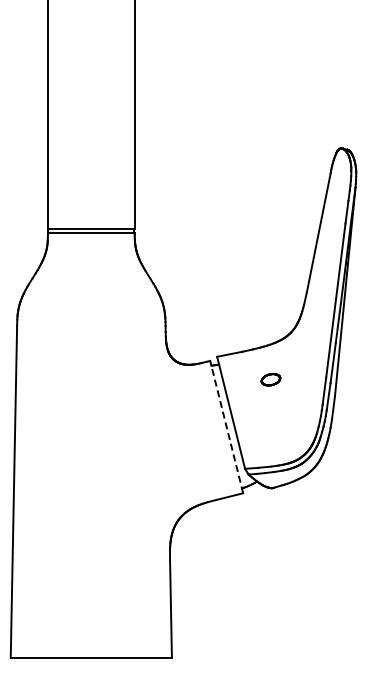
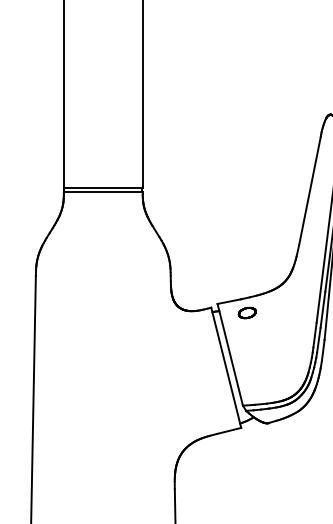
part: (270, 379) -> (246, 312), moved
line: (226, 426) -> (226, 367), dashed -> solid

